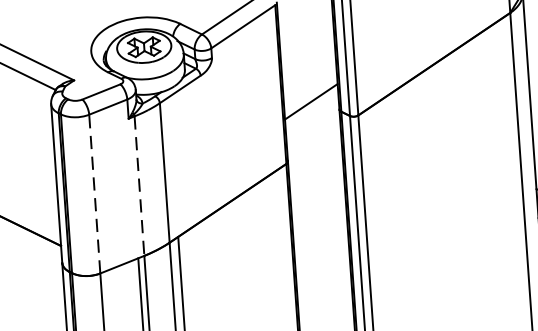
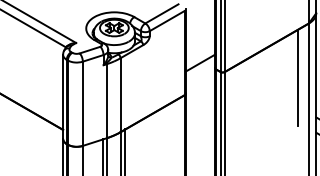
line: (495, 116) -> (297, 77), added
line: (139, 186) -> (106, 101), dashed -> solid
line: (94, 193) -> (82, 103), dashed -> solid

